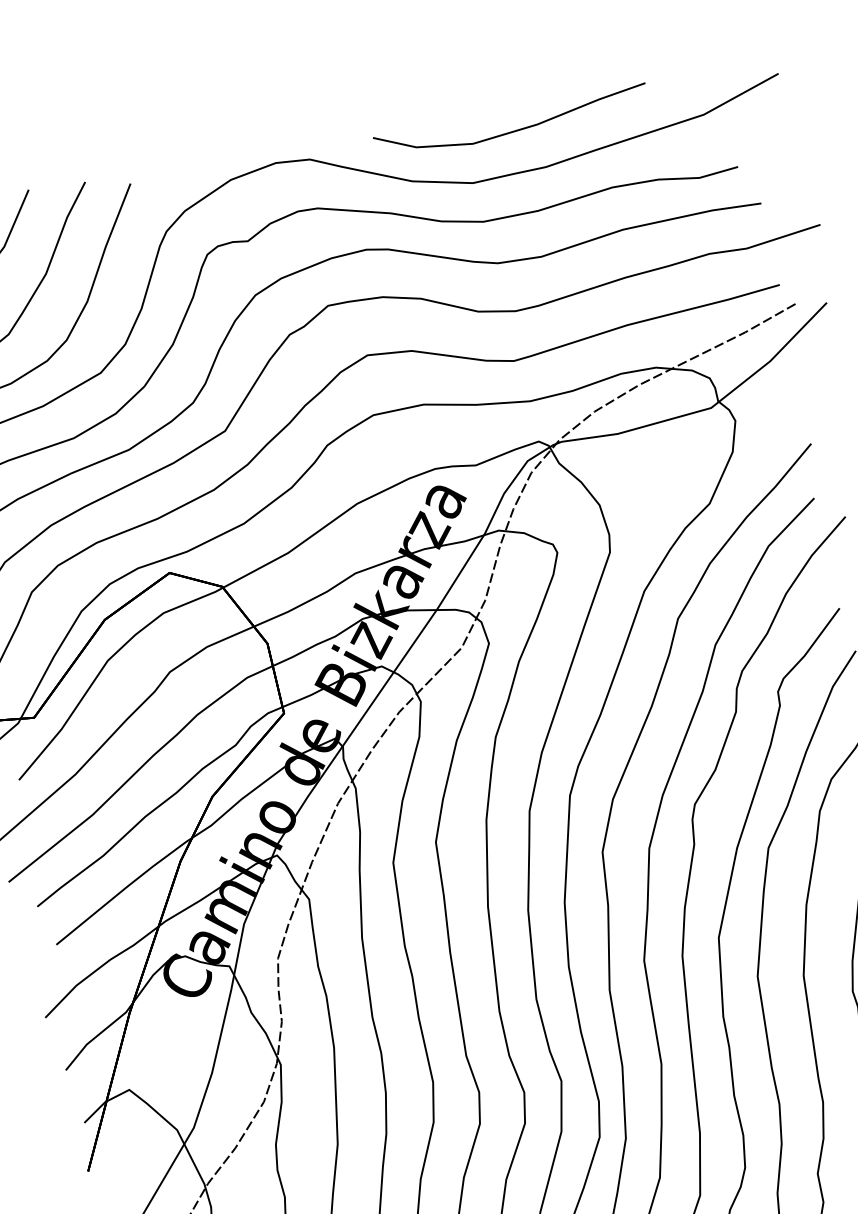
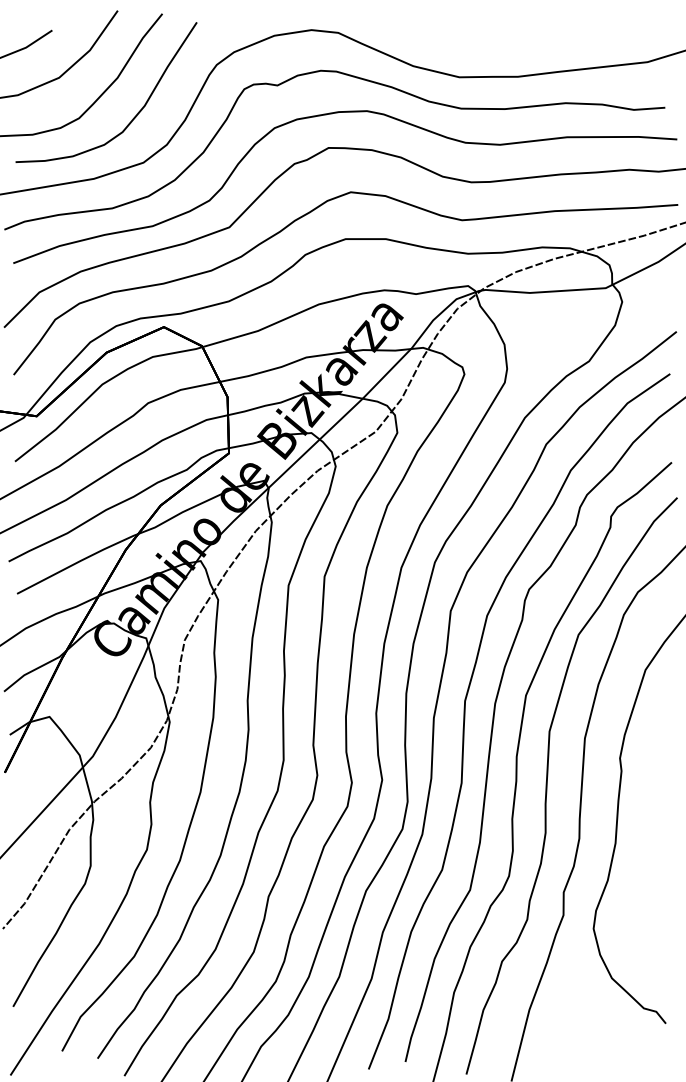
curve: (512, 130) -> (498, 43), removed

